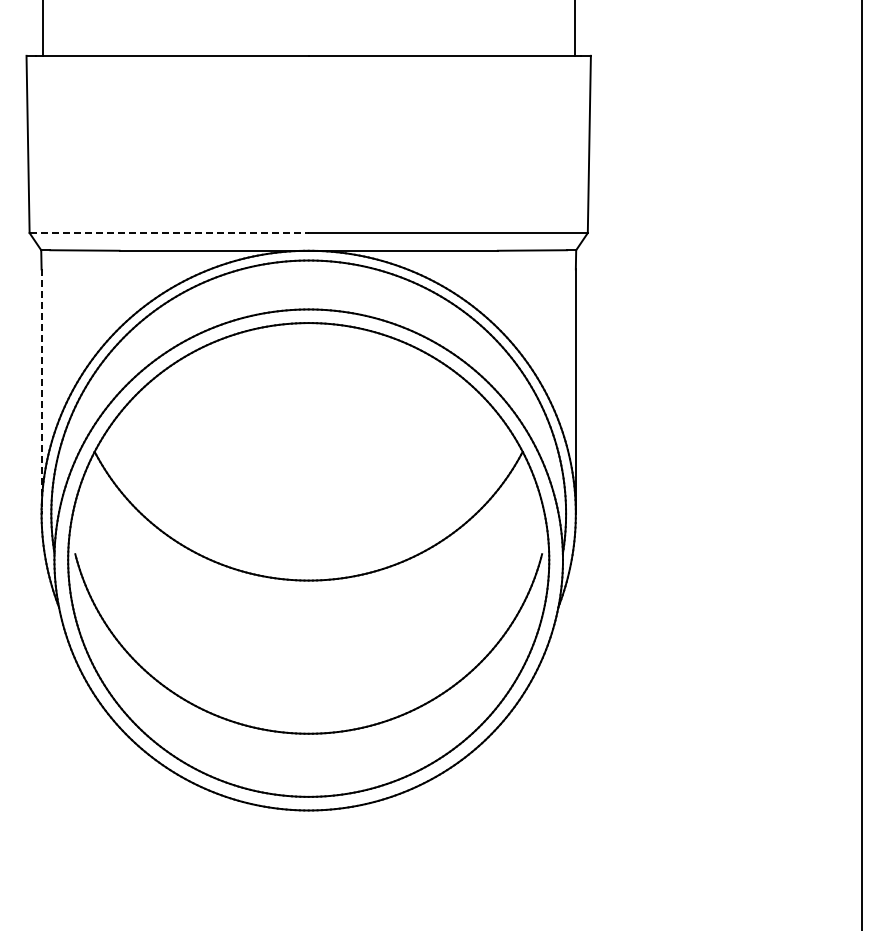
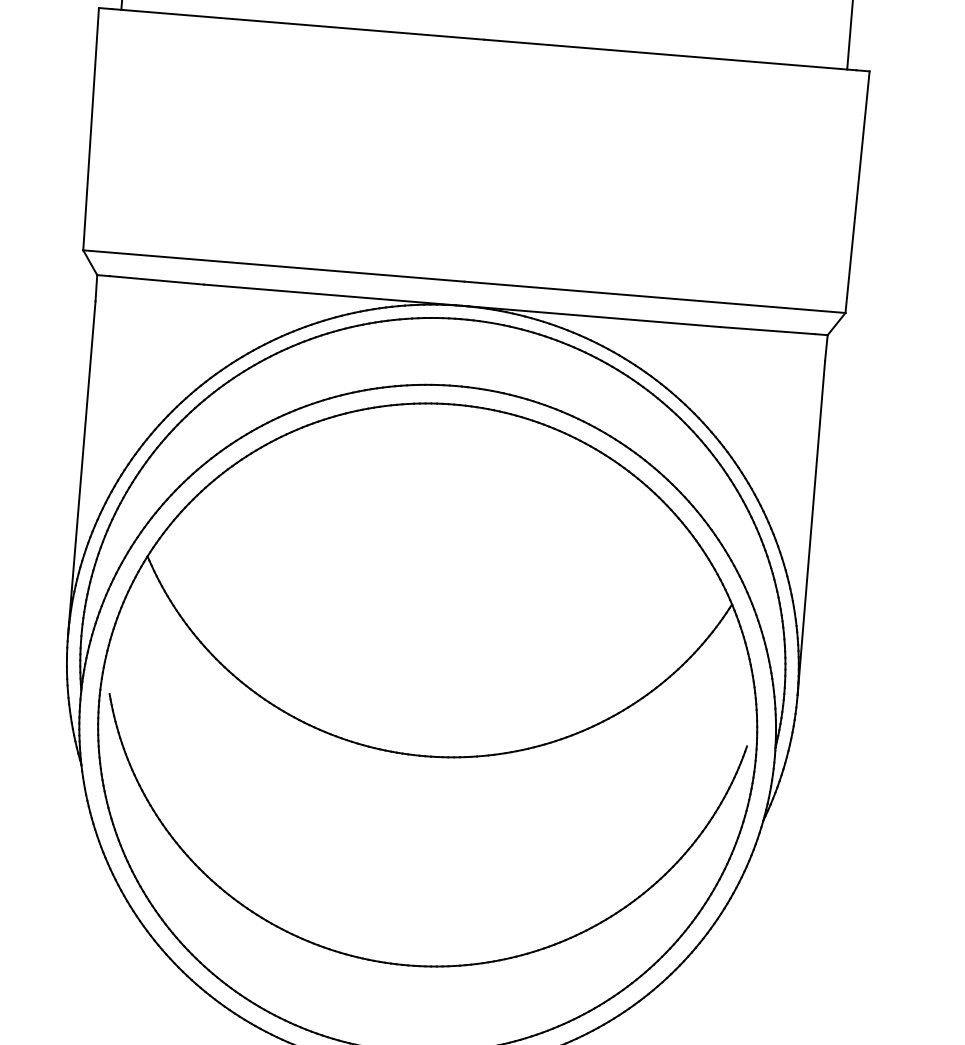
line: (169, 233) -> (274, 266), dashed -> solid
line: (41, 392) -> (81, 469), dashed -> solid

